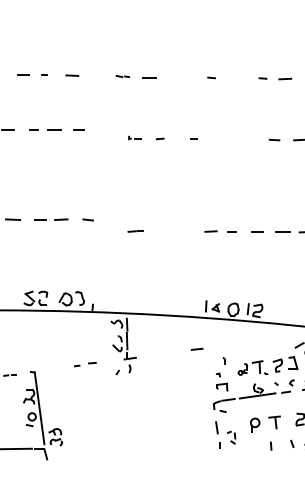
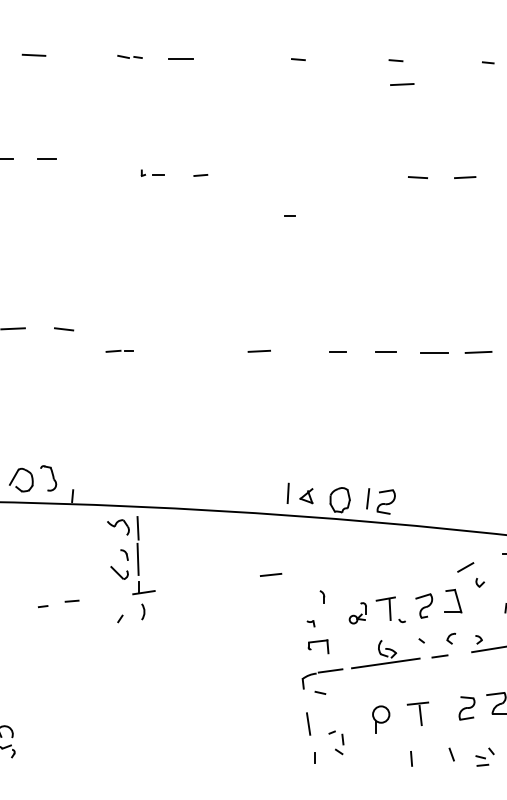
line: (285, 78) -> (402, 83), moved
line: (193, 138) -> (288, 214), moved
line: (135, 231) -> (119, 351), moved
line: (210, 231) -> (258, 351), moved

